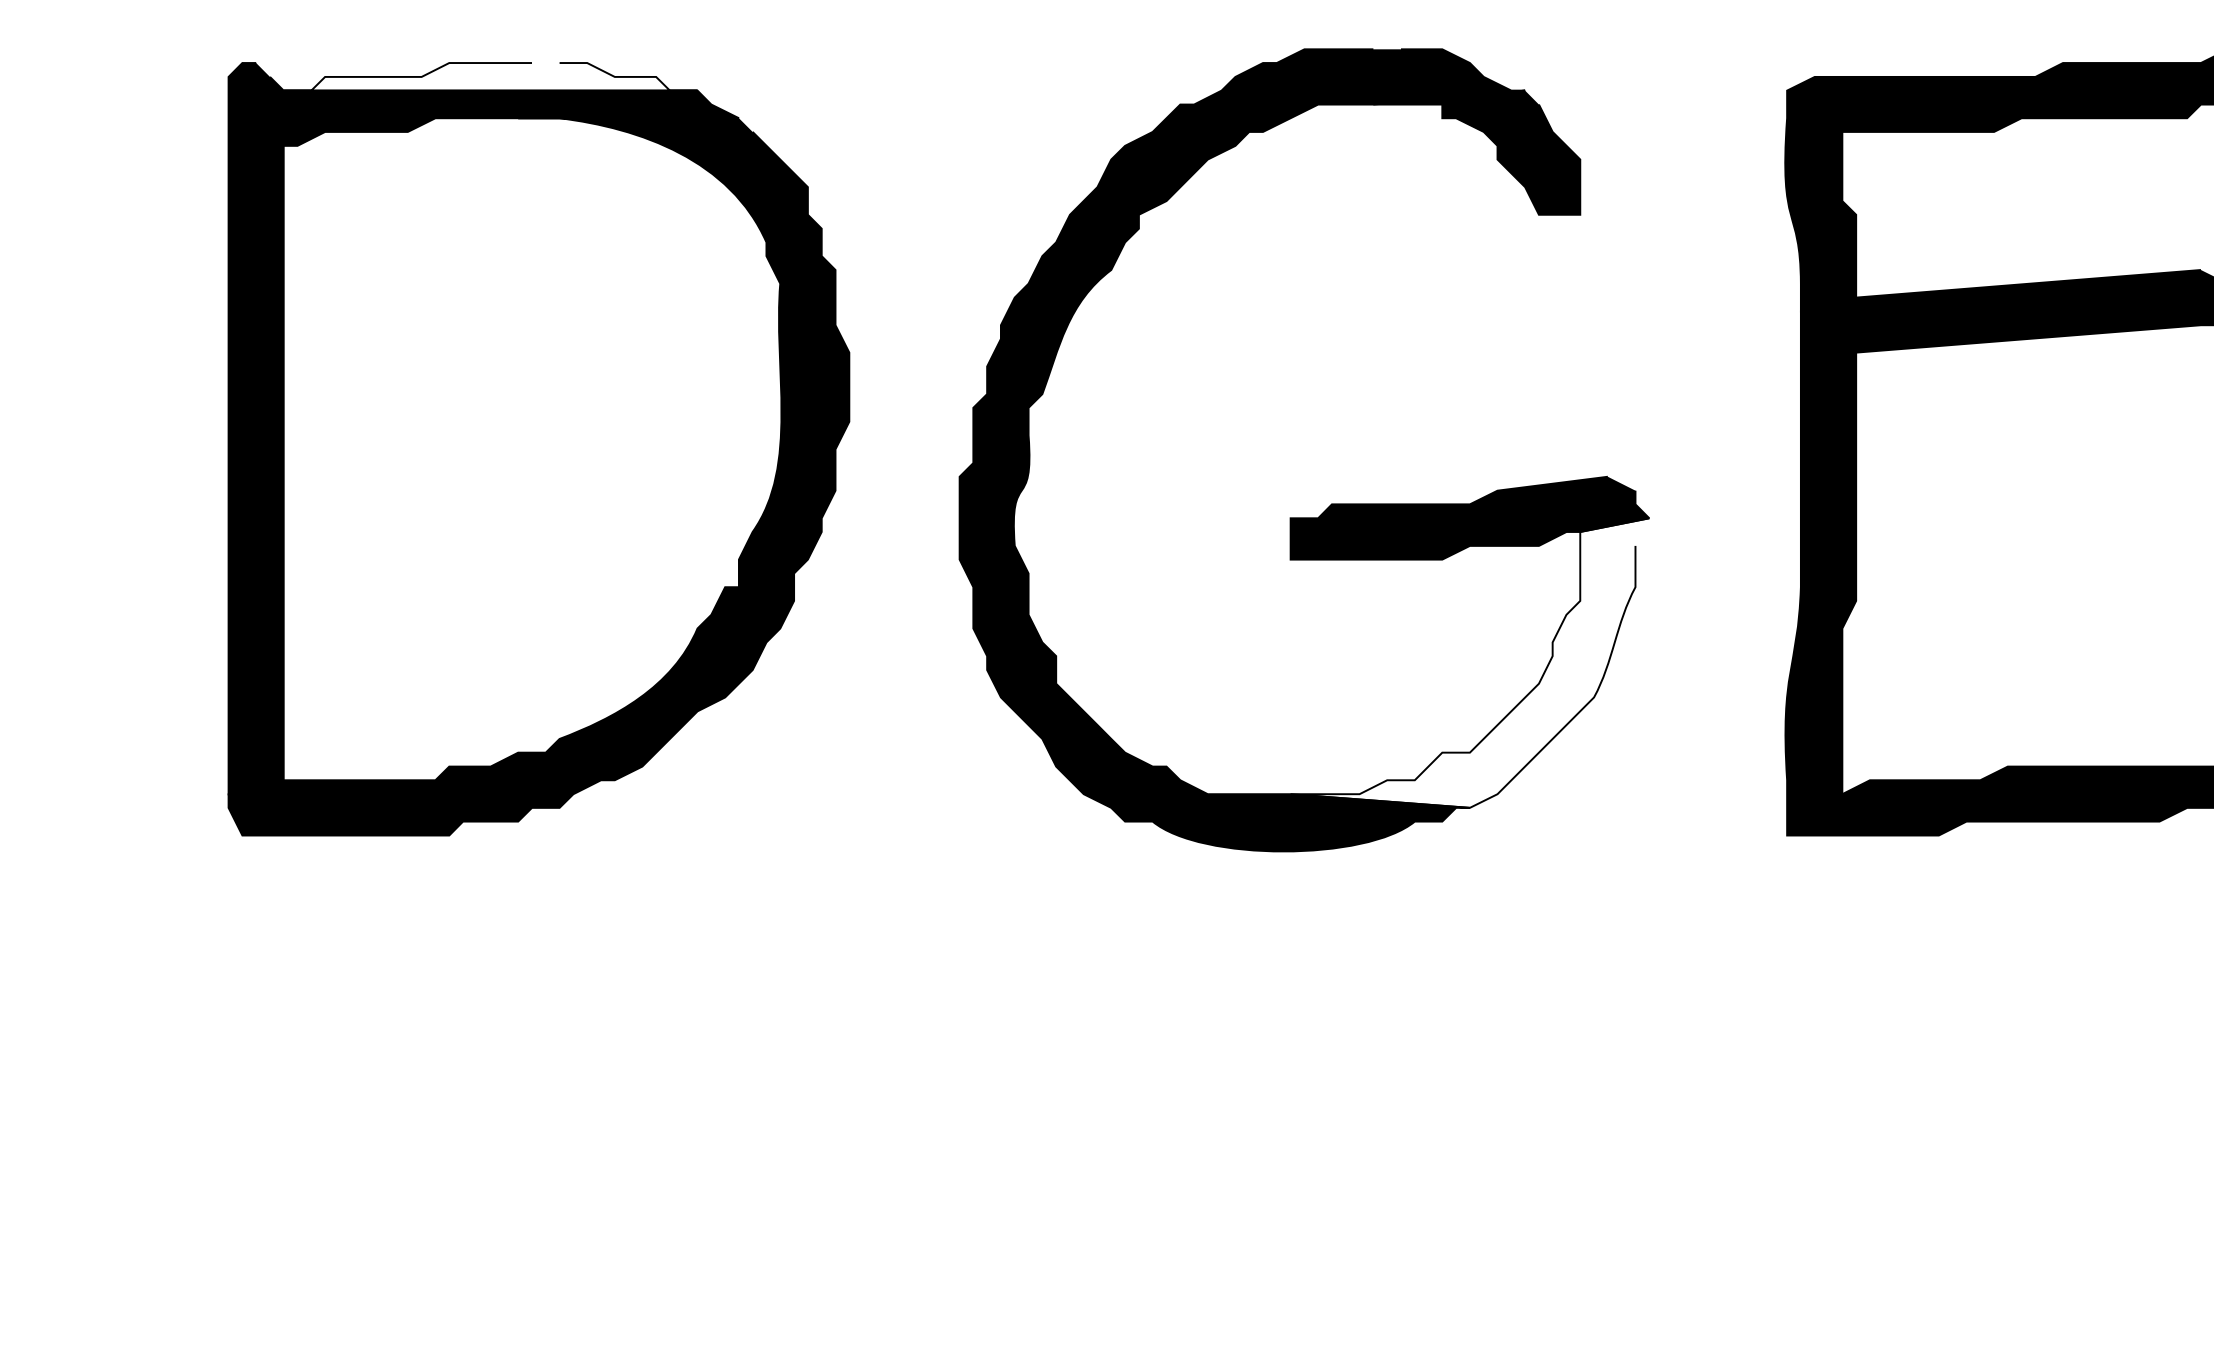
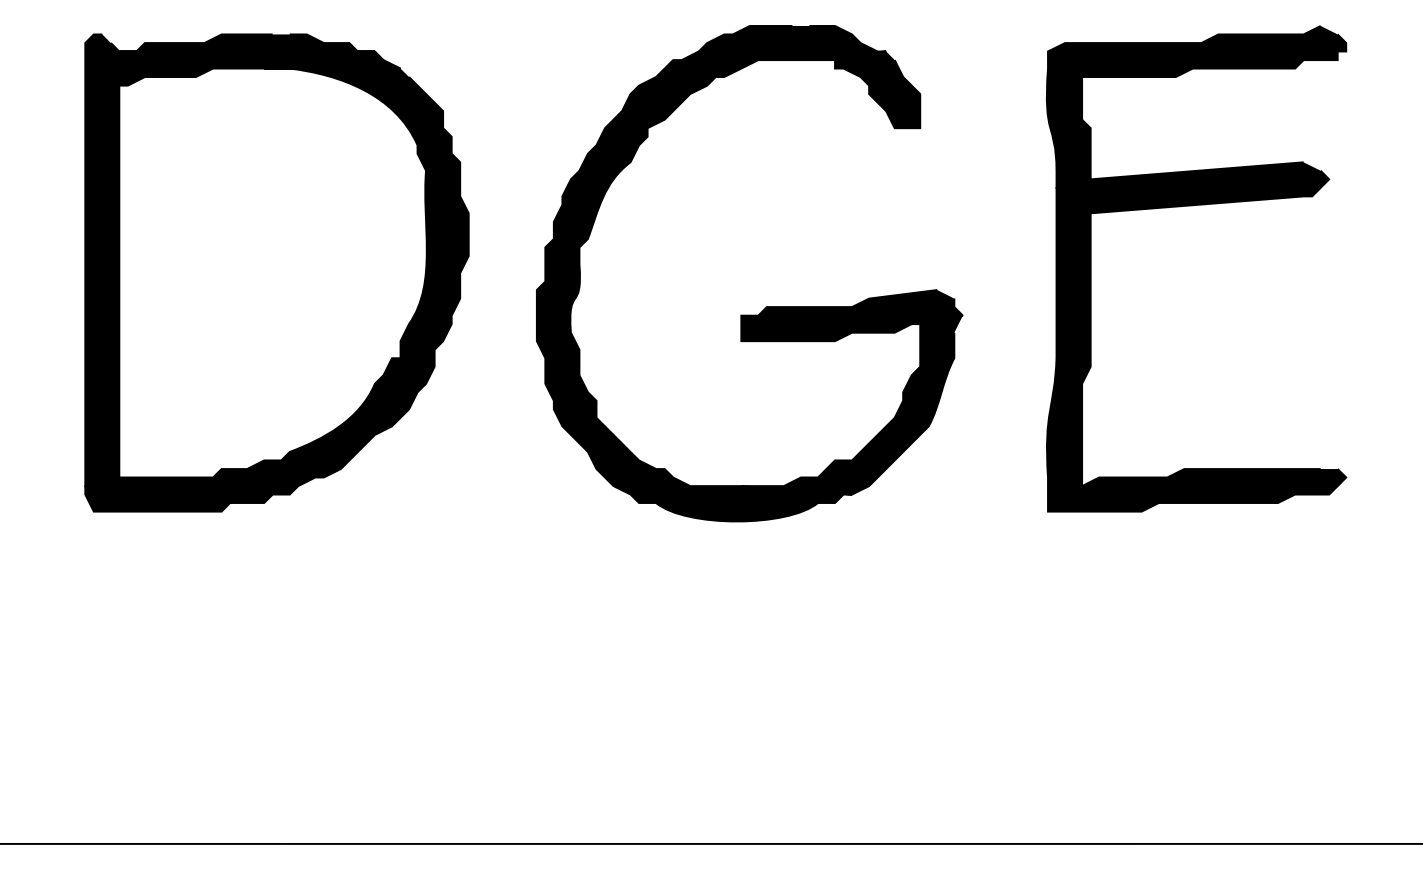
fill: (489, 76) -> (246, 42), added
fill: (1469, 662) -> (851, 404), added

